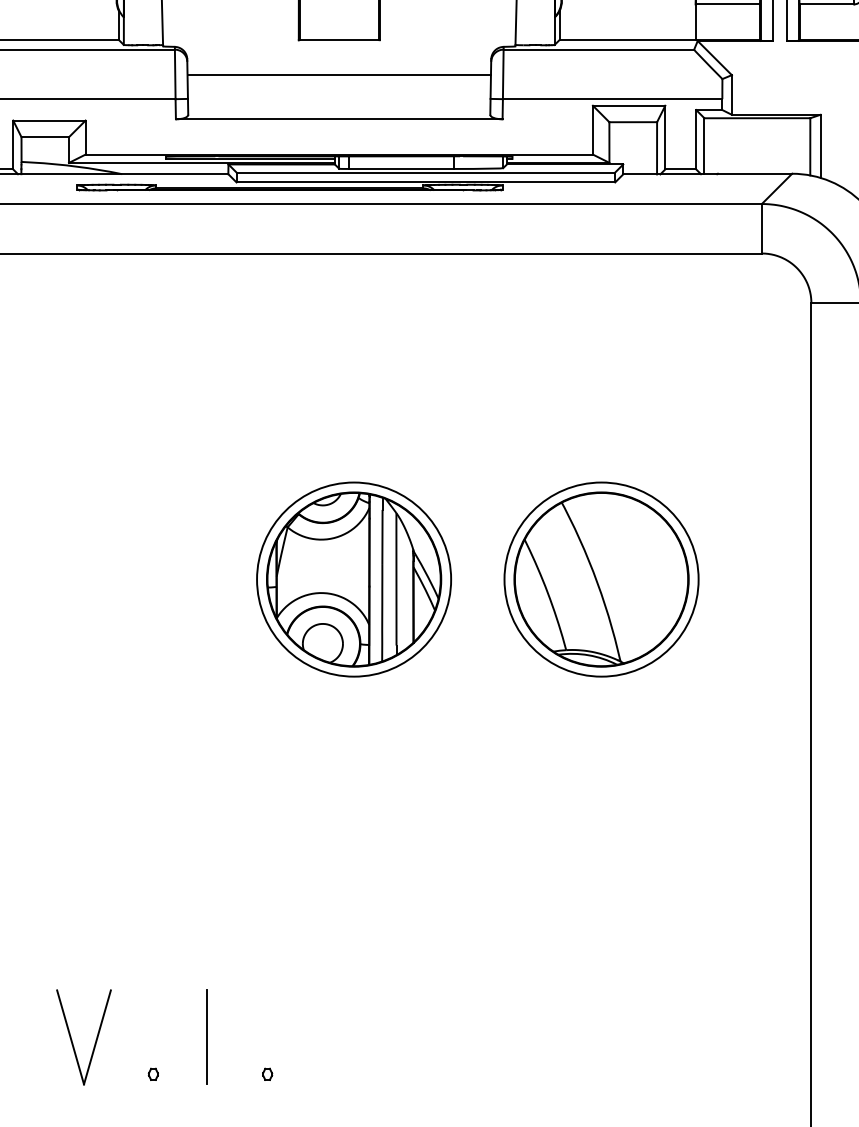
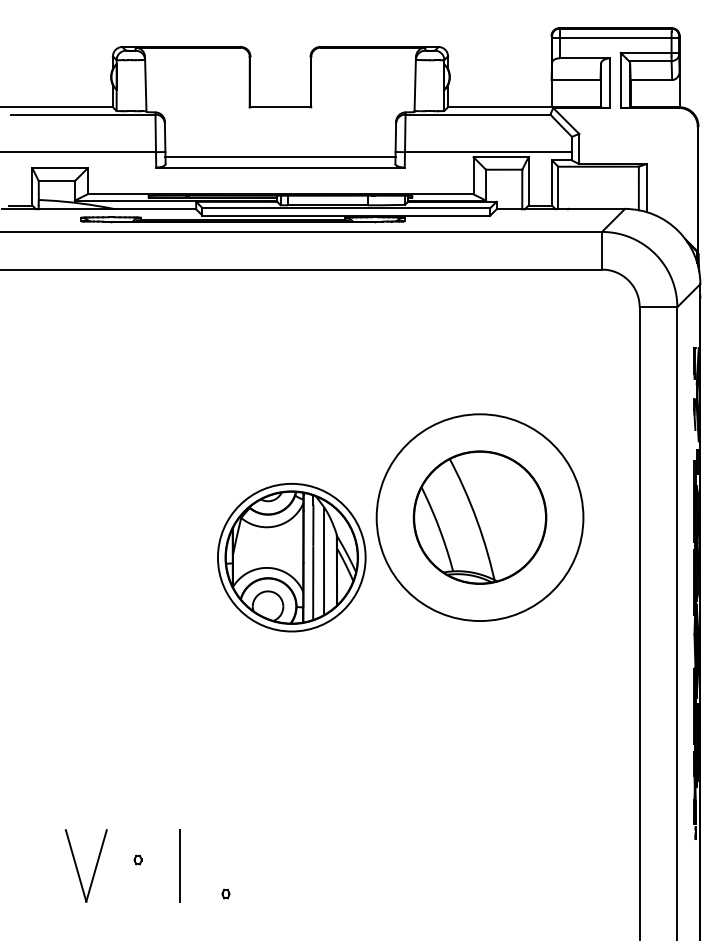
line: (339, 74) -> (280, 156), moved
part: (353, 579) -> (291, 557), moved
circle: (600, 579) -> (479, 517), size x1.4
part: (152, 1073) -> (137, 859), moved

